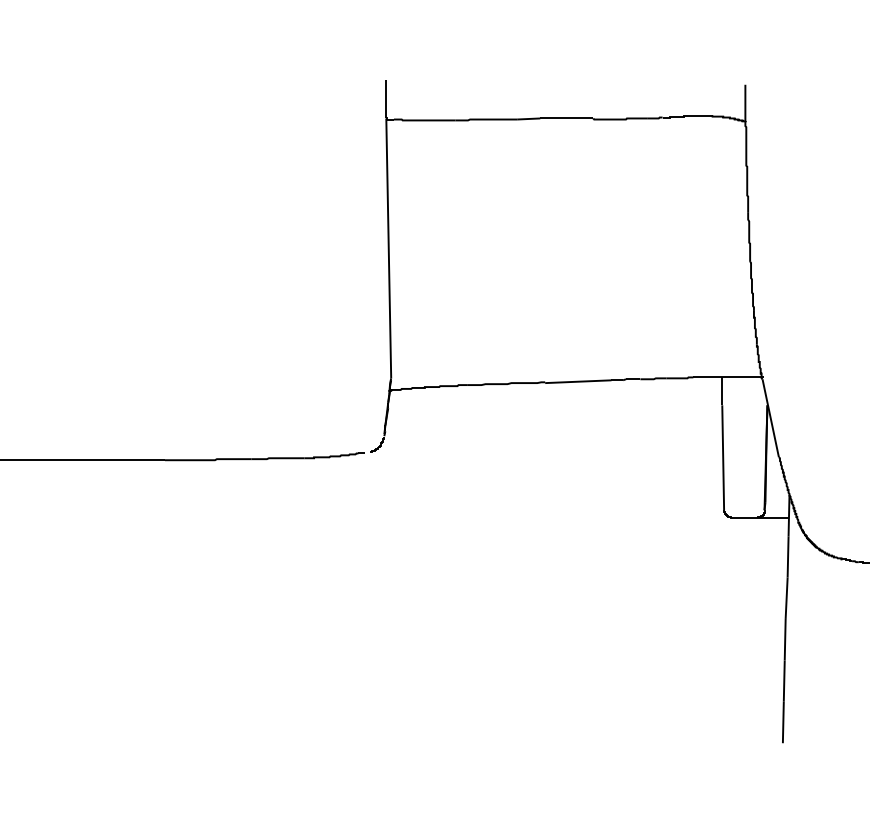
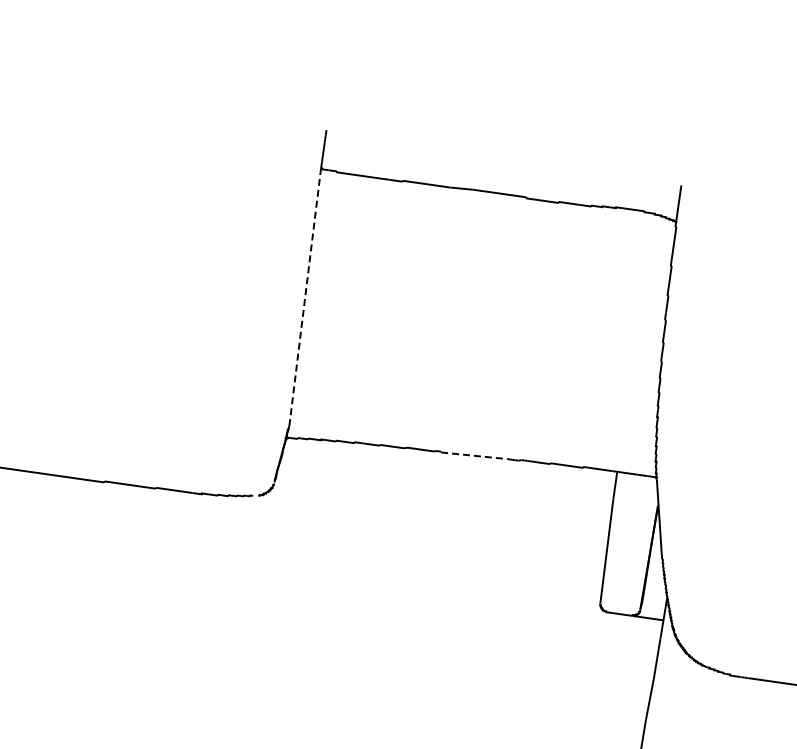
line: (388, 248) -> (304, 297), solid -> dashed
line: (578, 381) -> (474, 455), solid -> dashed

